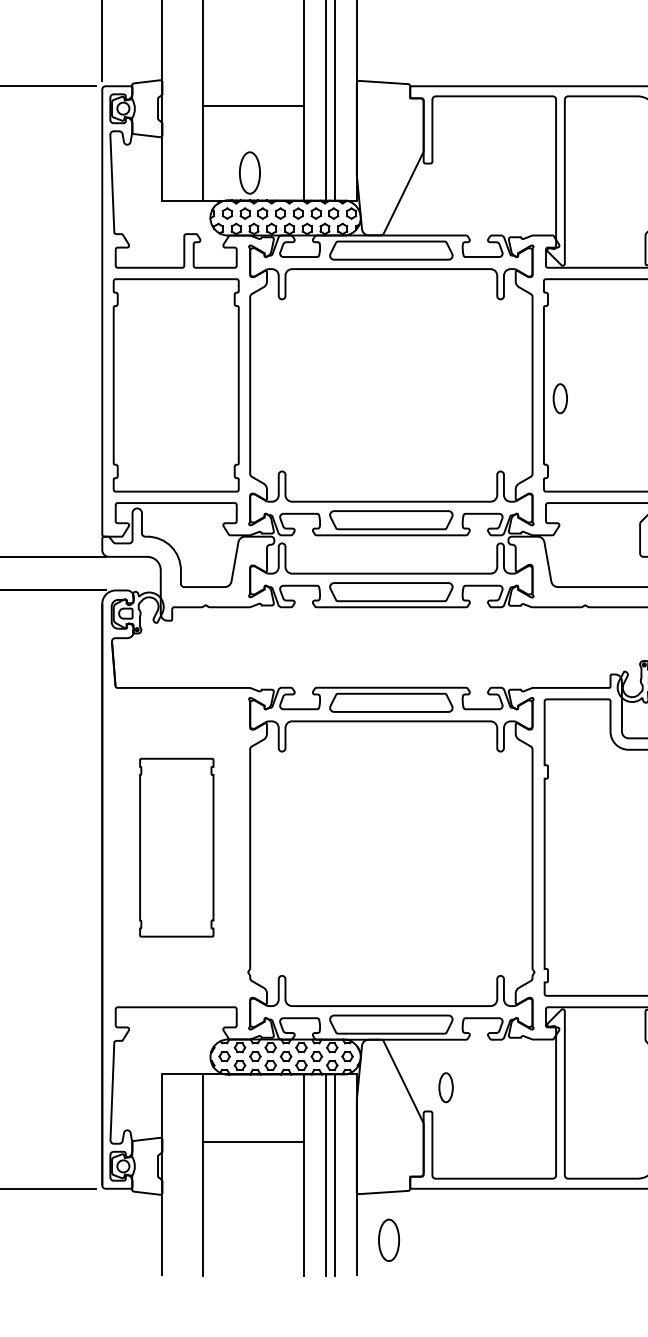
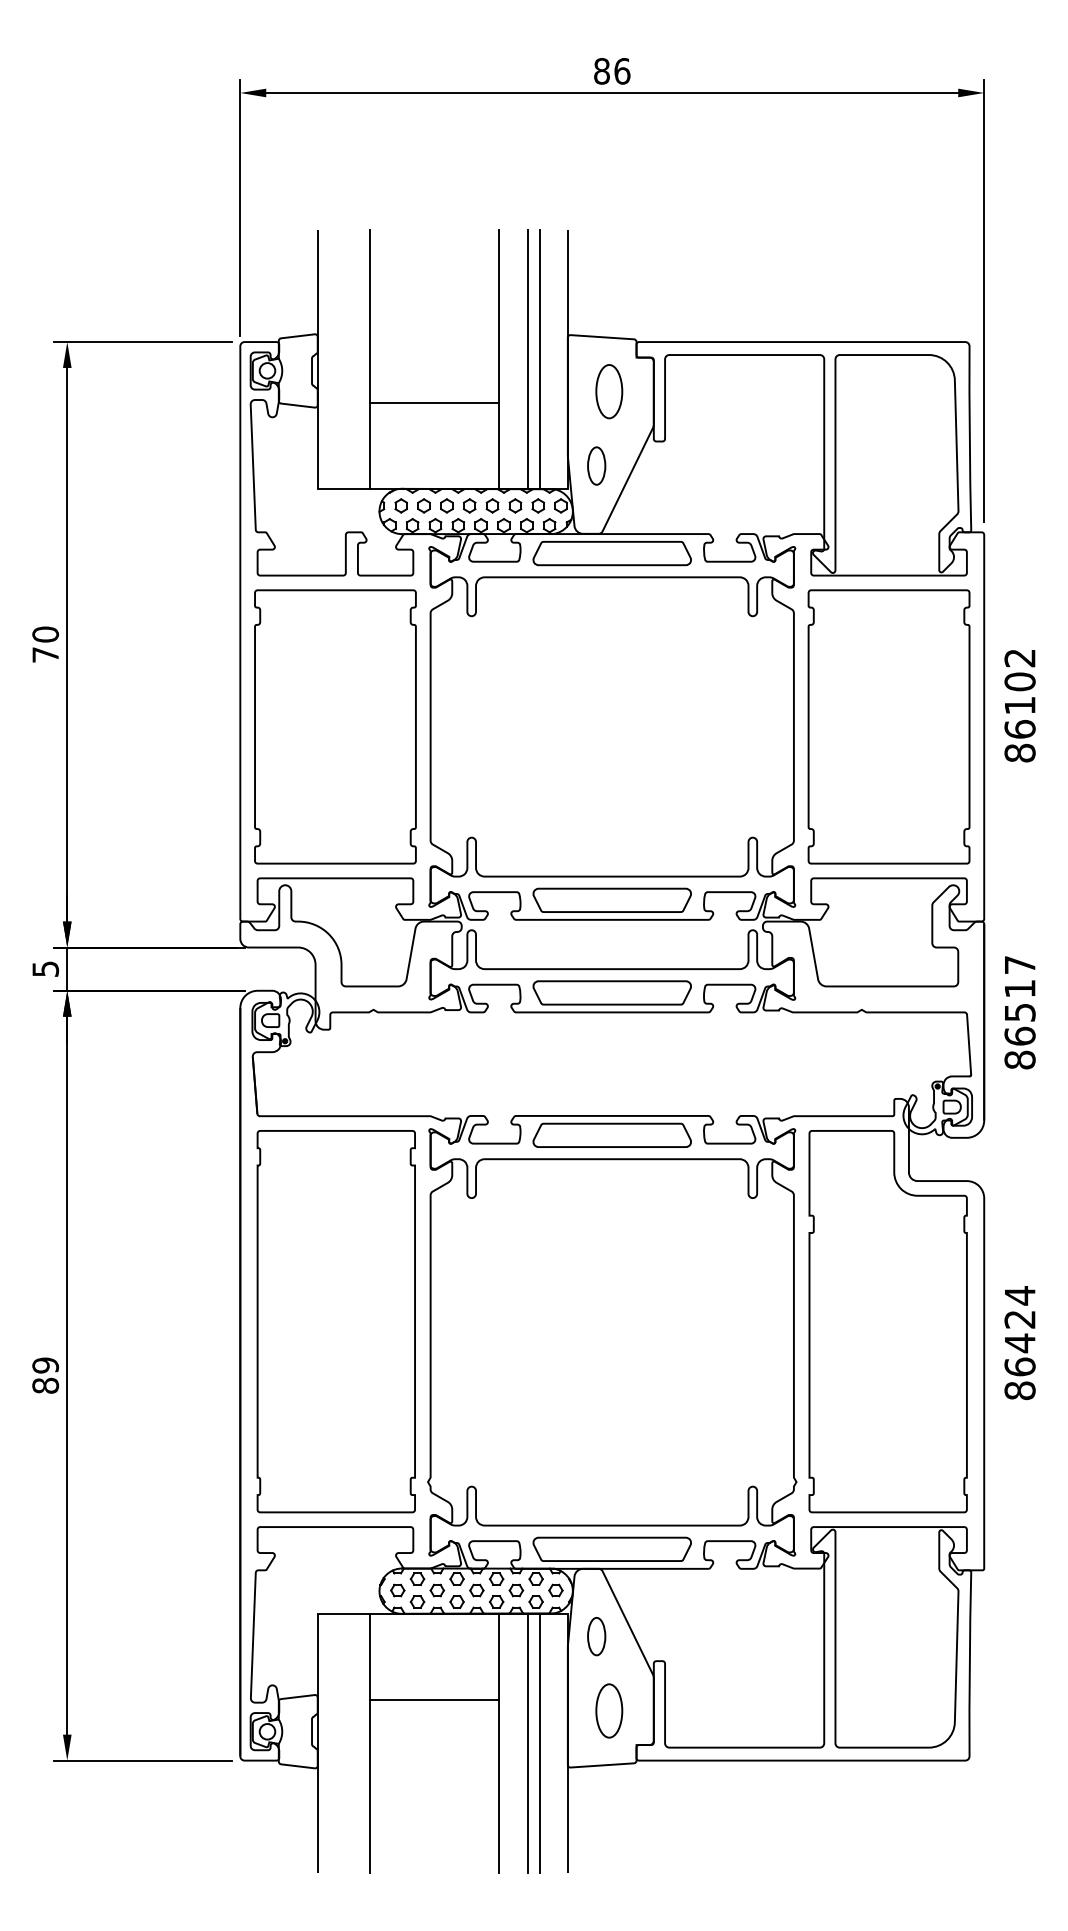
line: (253, 106) -> (434, 402), moved
part: (250, 172) -> (609, 391), moved
part: (560, 398) -> (596, 465), moved
part: (176, 847) -> (335, 1321), size x1.67
part: (445, 1087) -> (596, 1636), moved
part: (389, 1239) -> (609, 1710), moved

